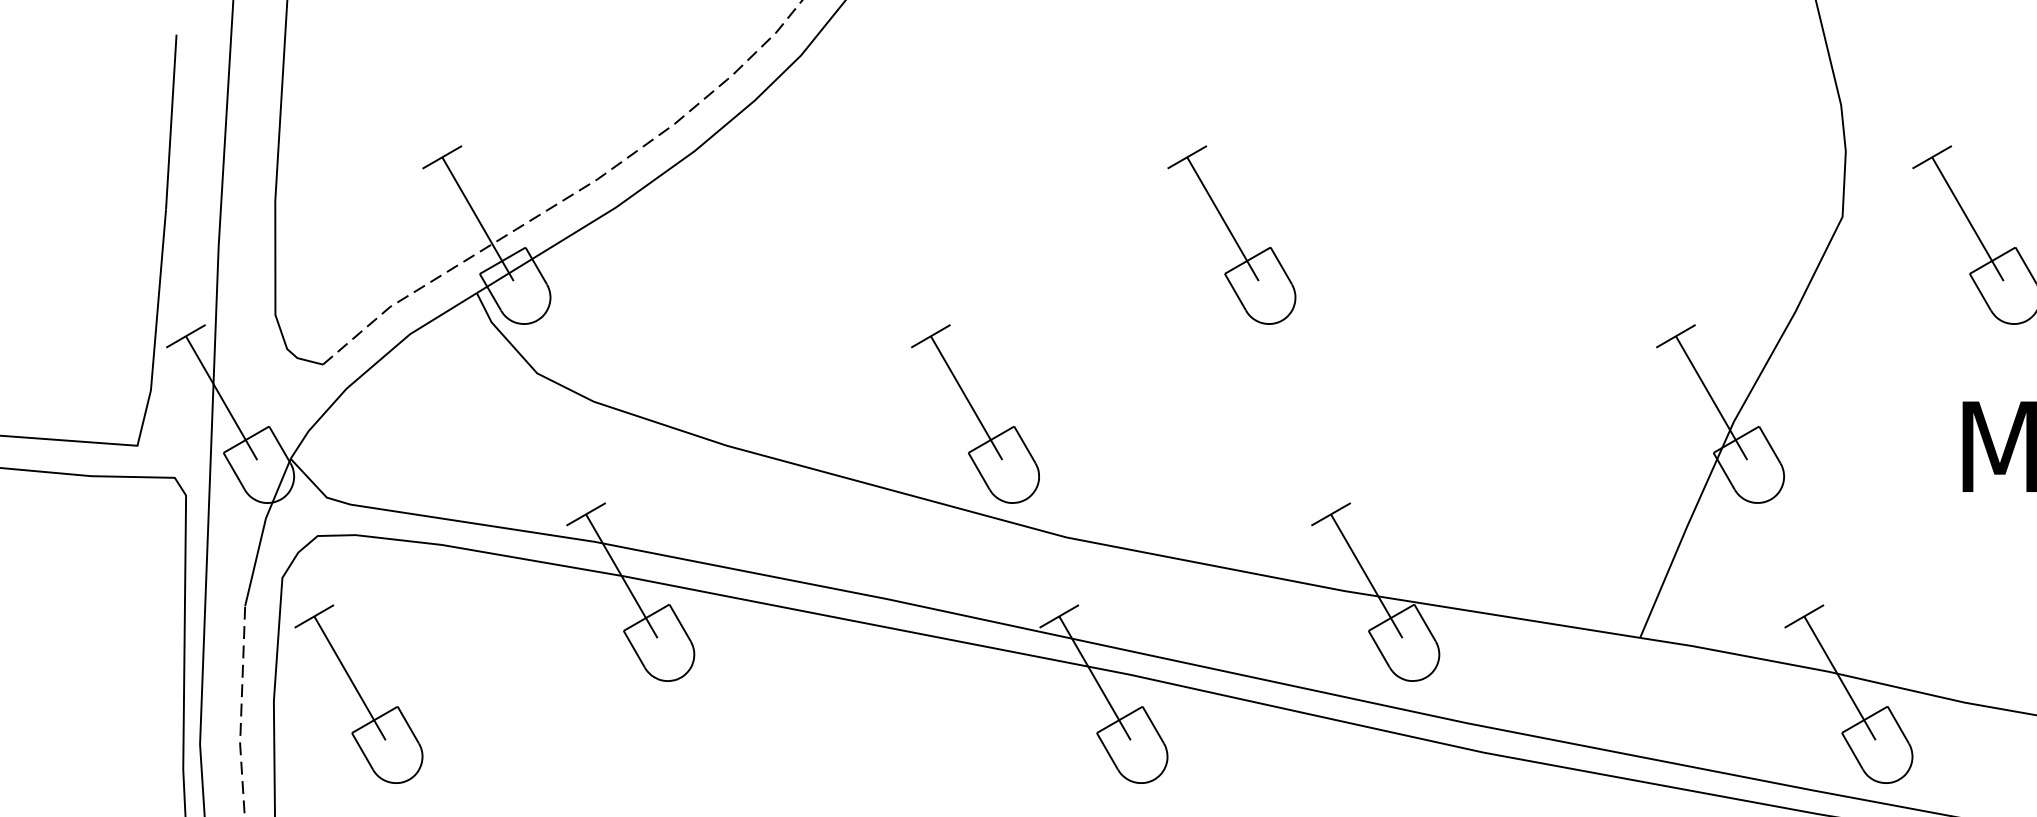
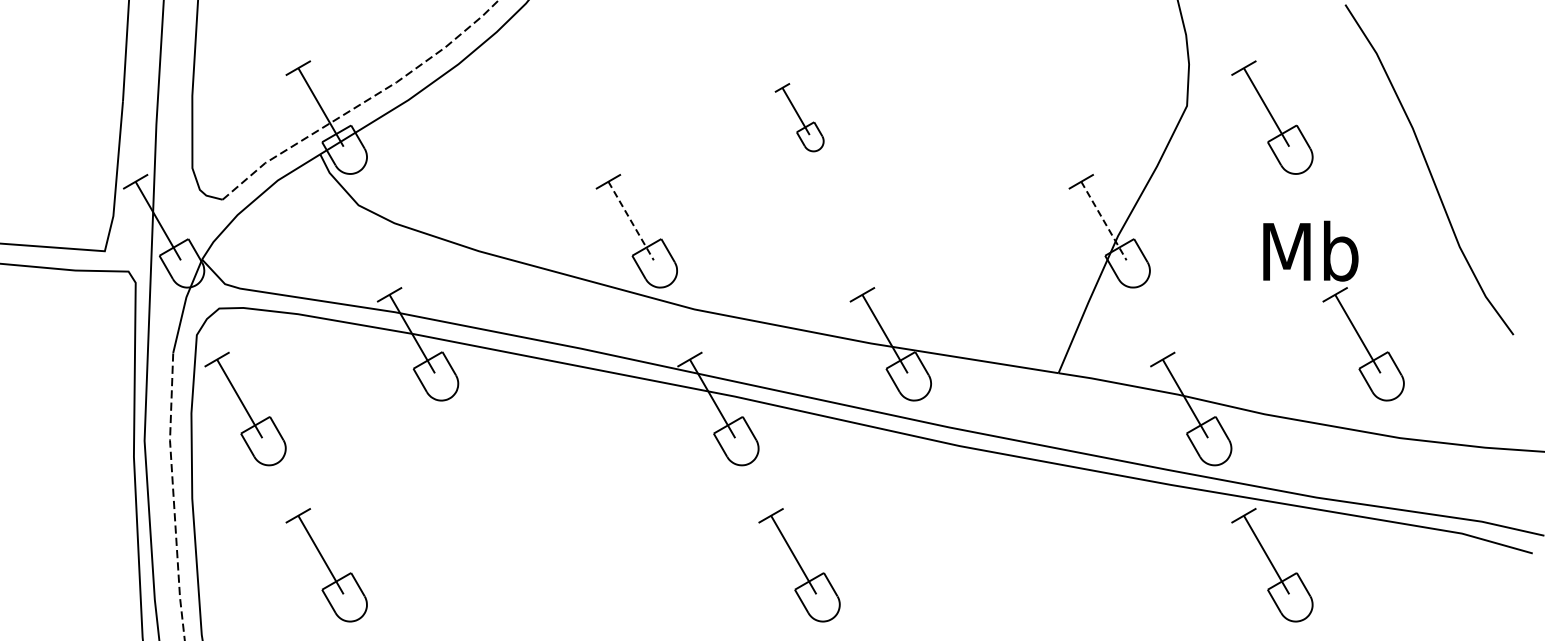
part: (1231, 235) -> (799, 117), size x0.6
line: (967, 398) -> (631, 221), solid -> dashed
line: (1712, 398) -> (1104, 221), solid -> dashed

